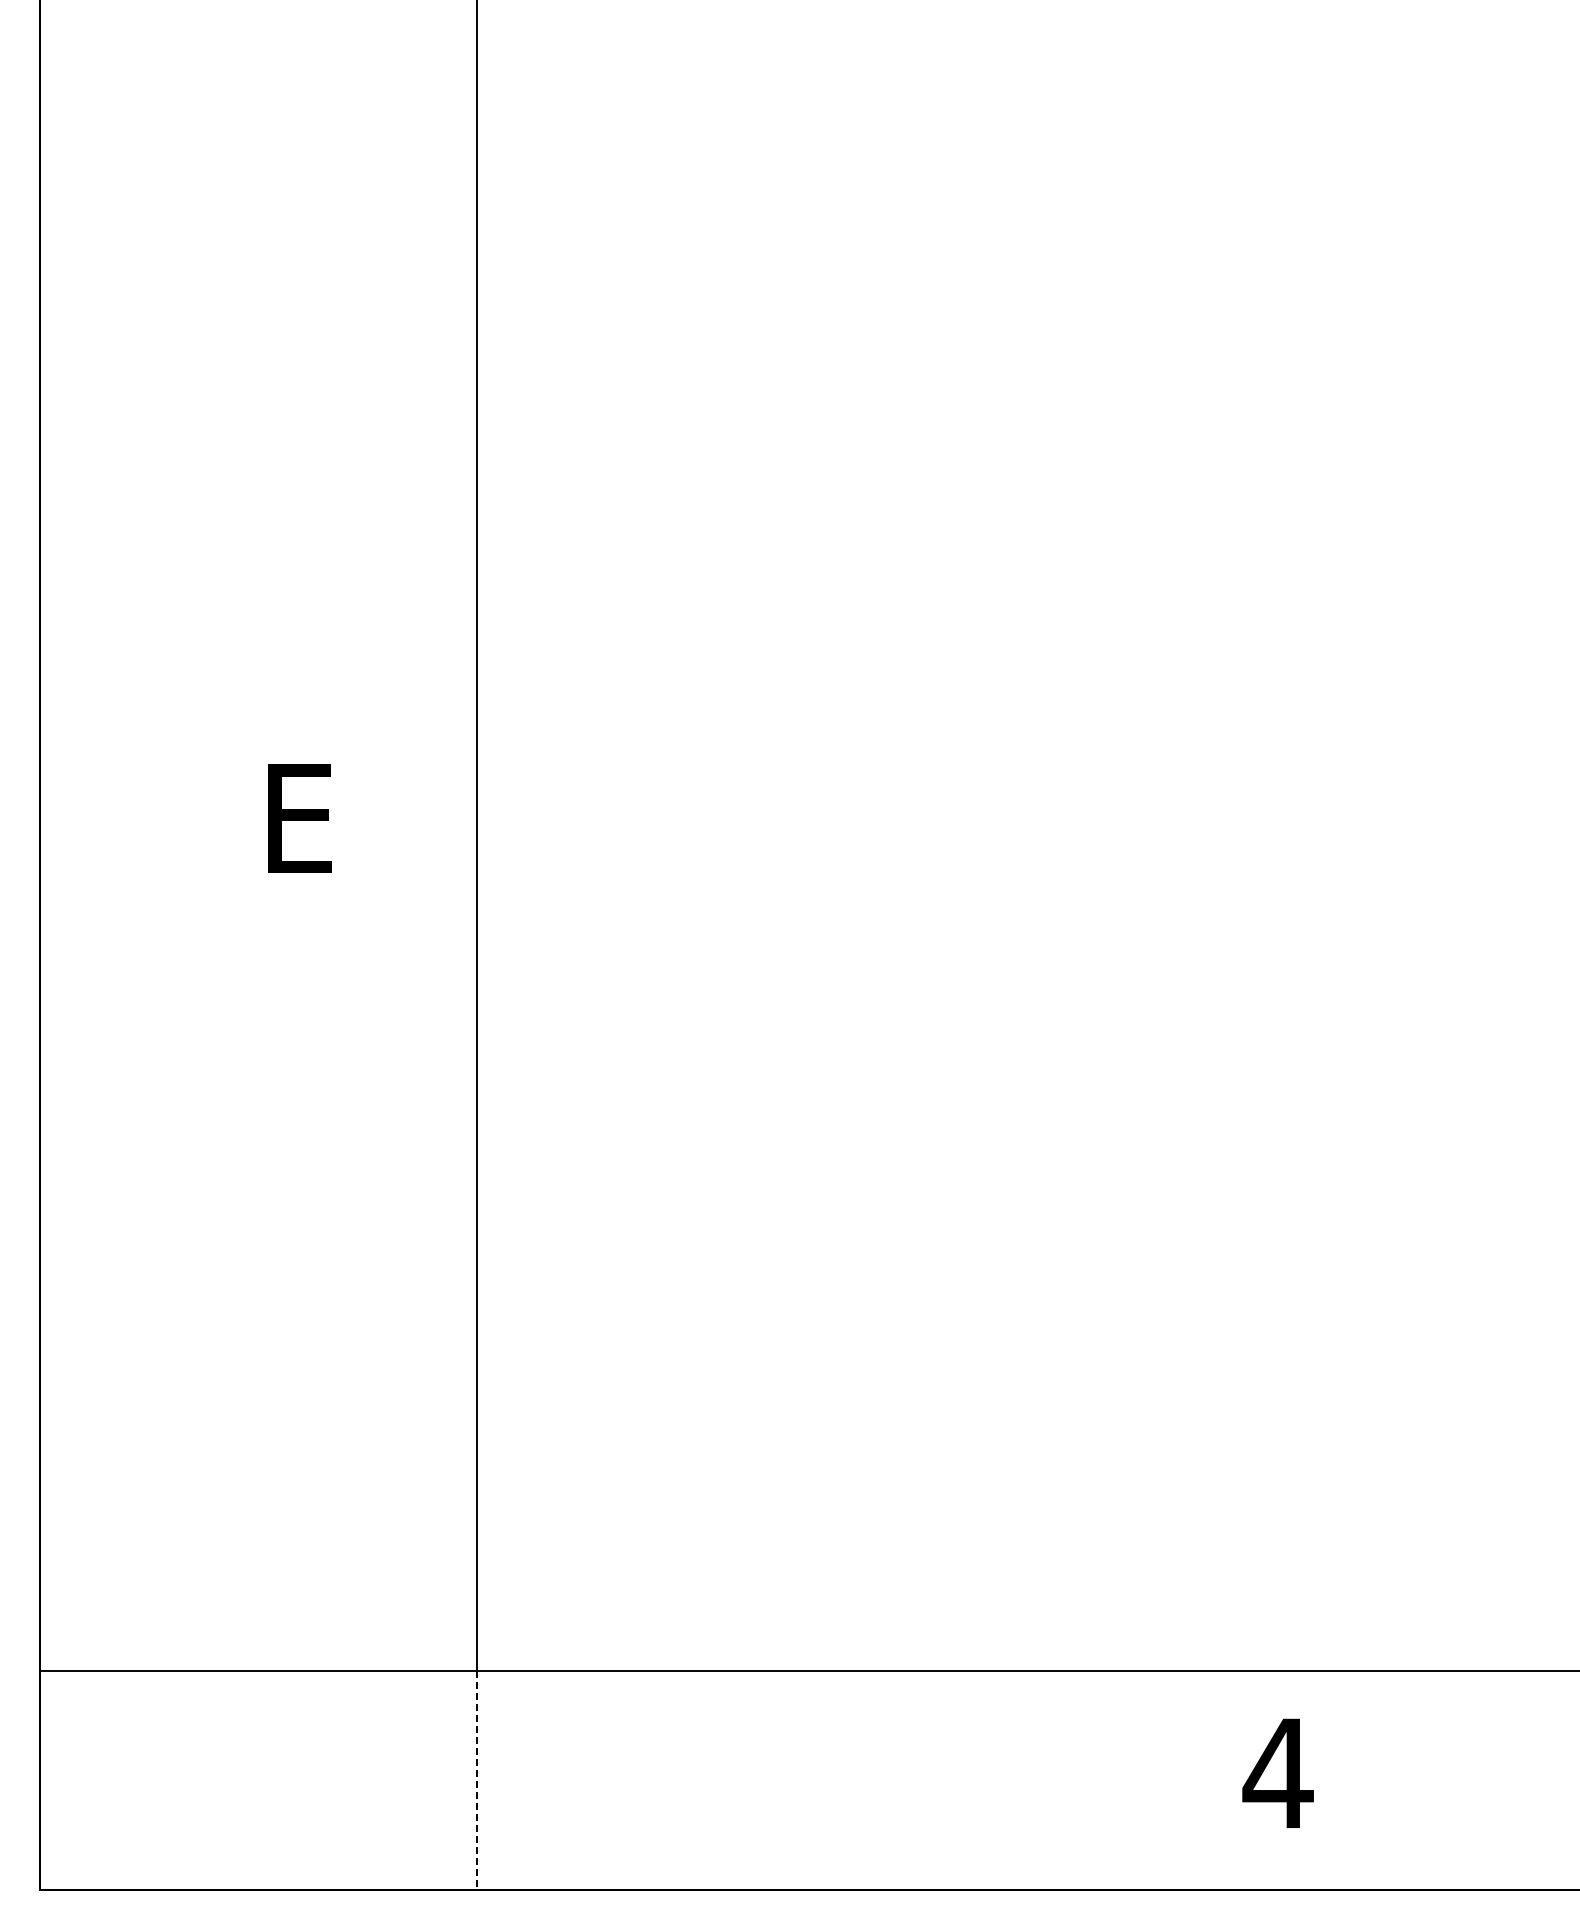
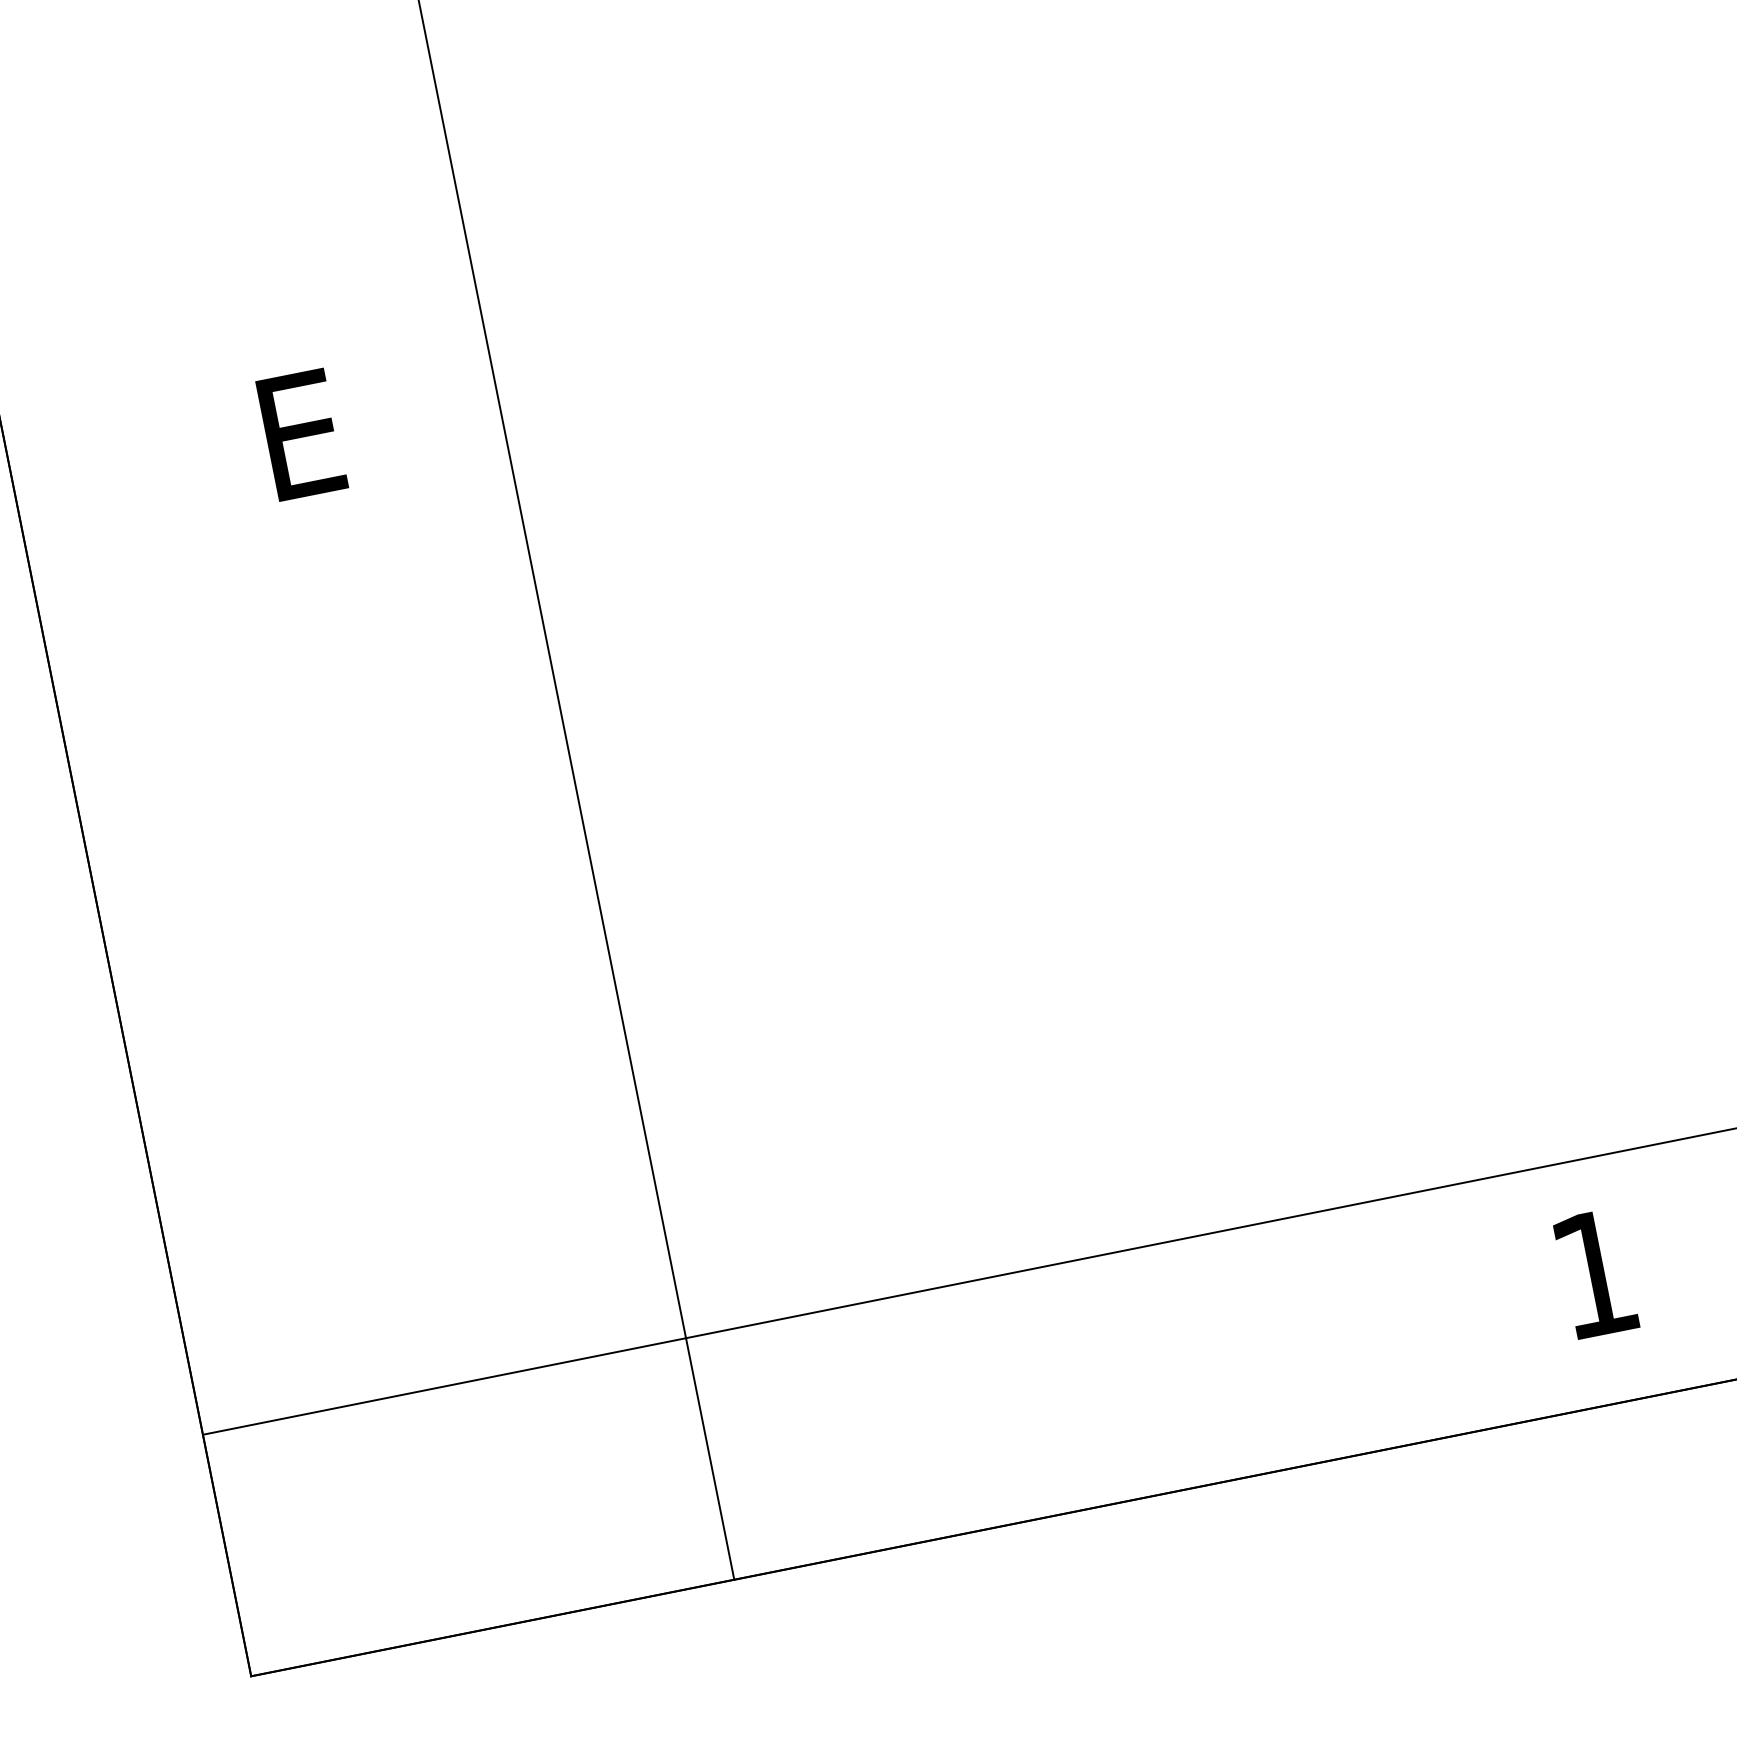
text: (1277, 1772) -> (1593, 1273), 4 -> 1
line: (476, 1781) -> (709, 1460), dashed -> solid

